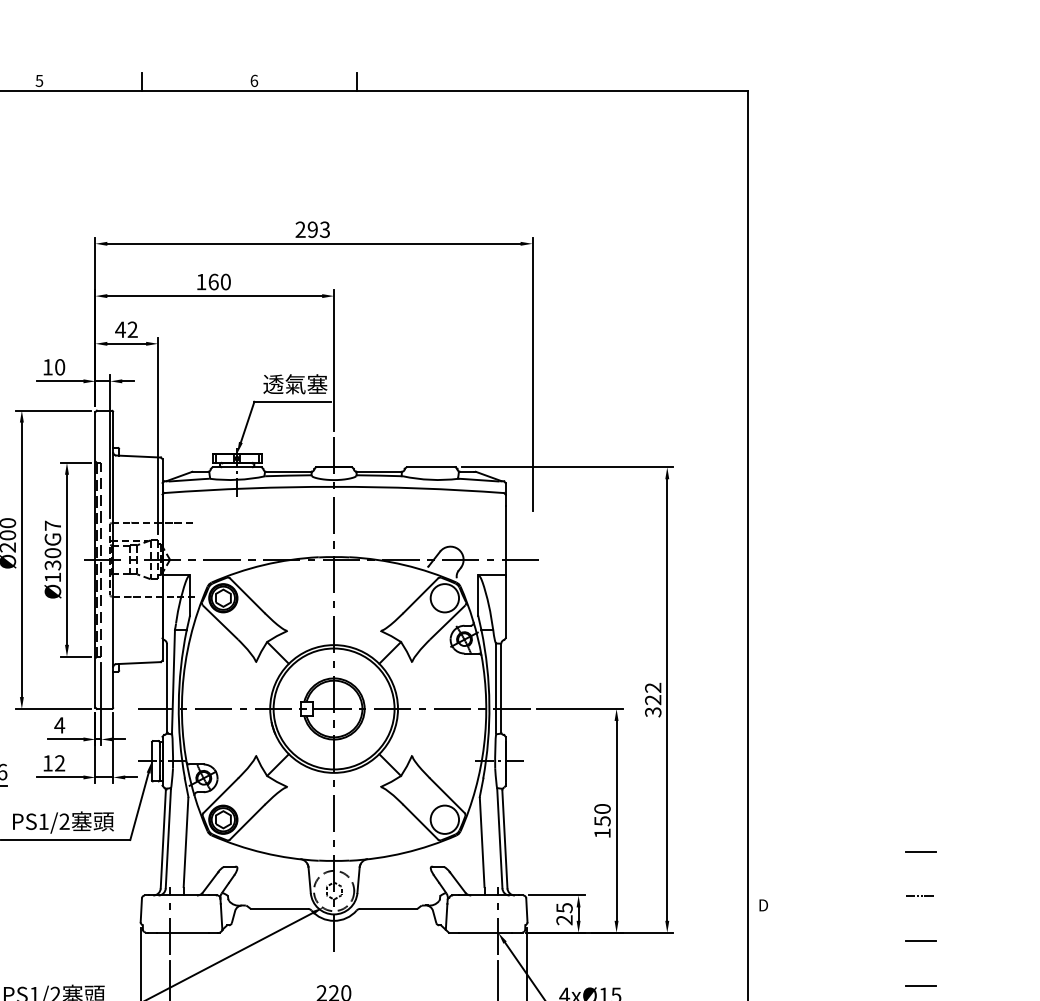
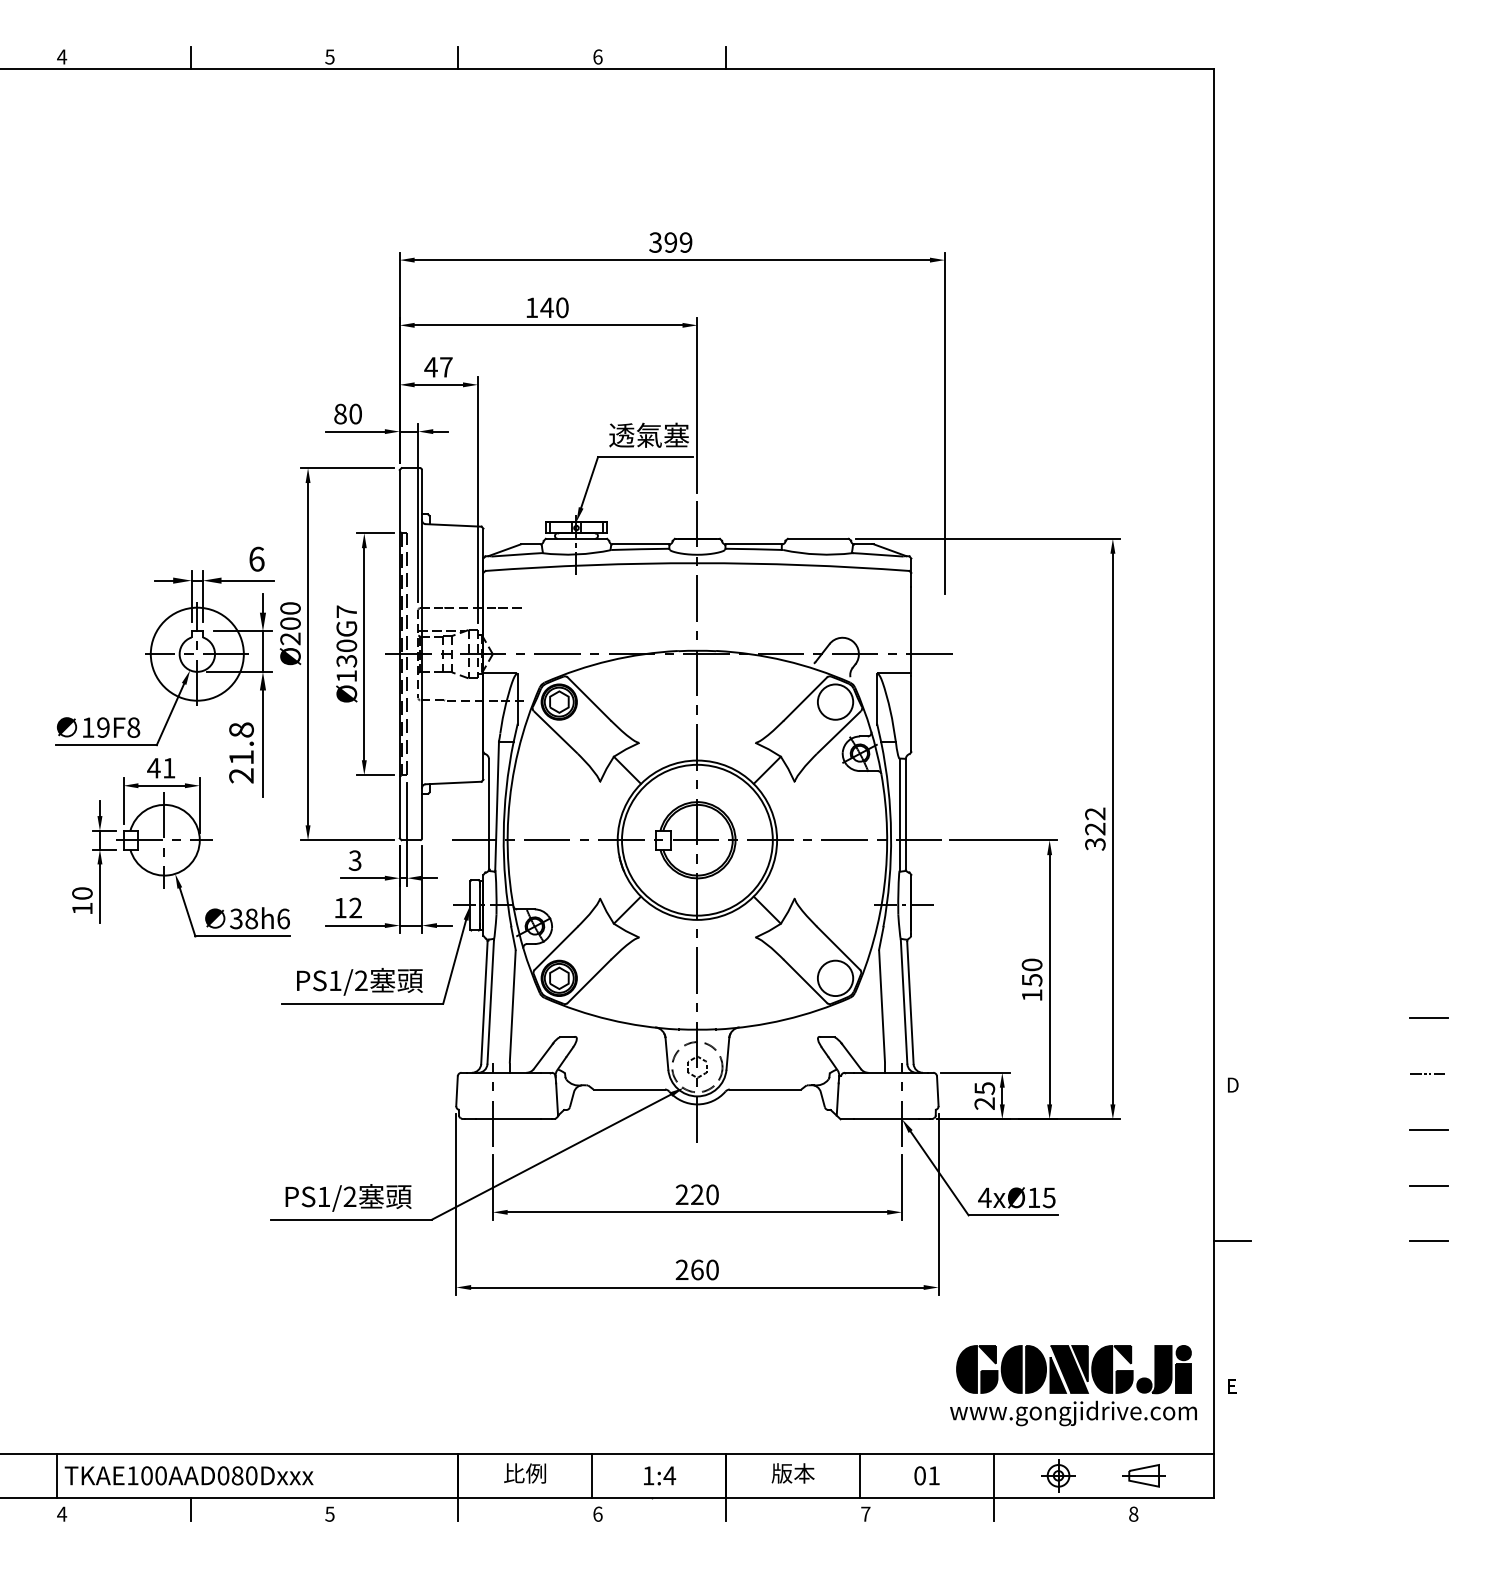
text: (312, 229) -> (670, 242), 293 -> 399
text: (213, 281) -> (546, 307), 160 -> 140
text: (132, 329) -> (446, 367), 42 -> 47
text: (47, 366) -> (340, 413), 10 -> 80
text: (59, 725) -> (355, 860), 4 -> 3

